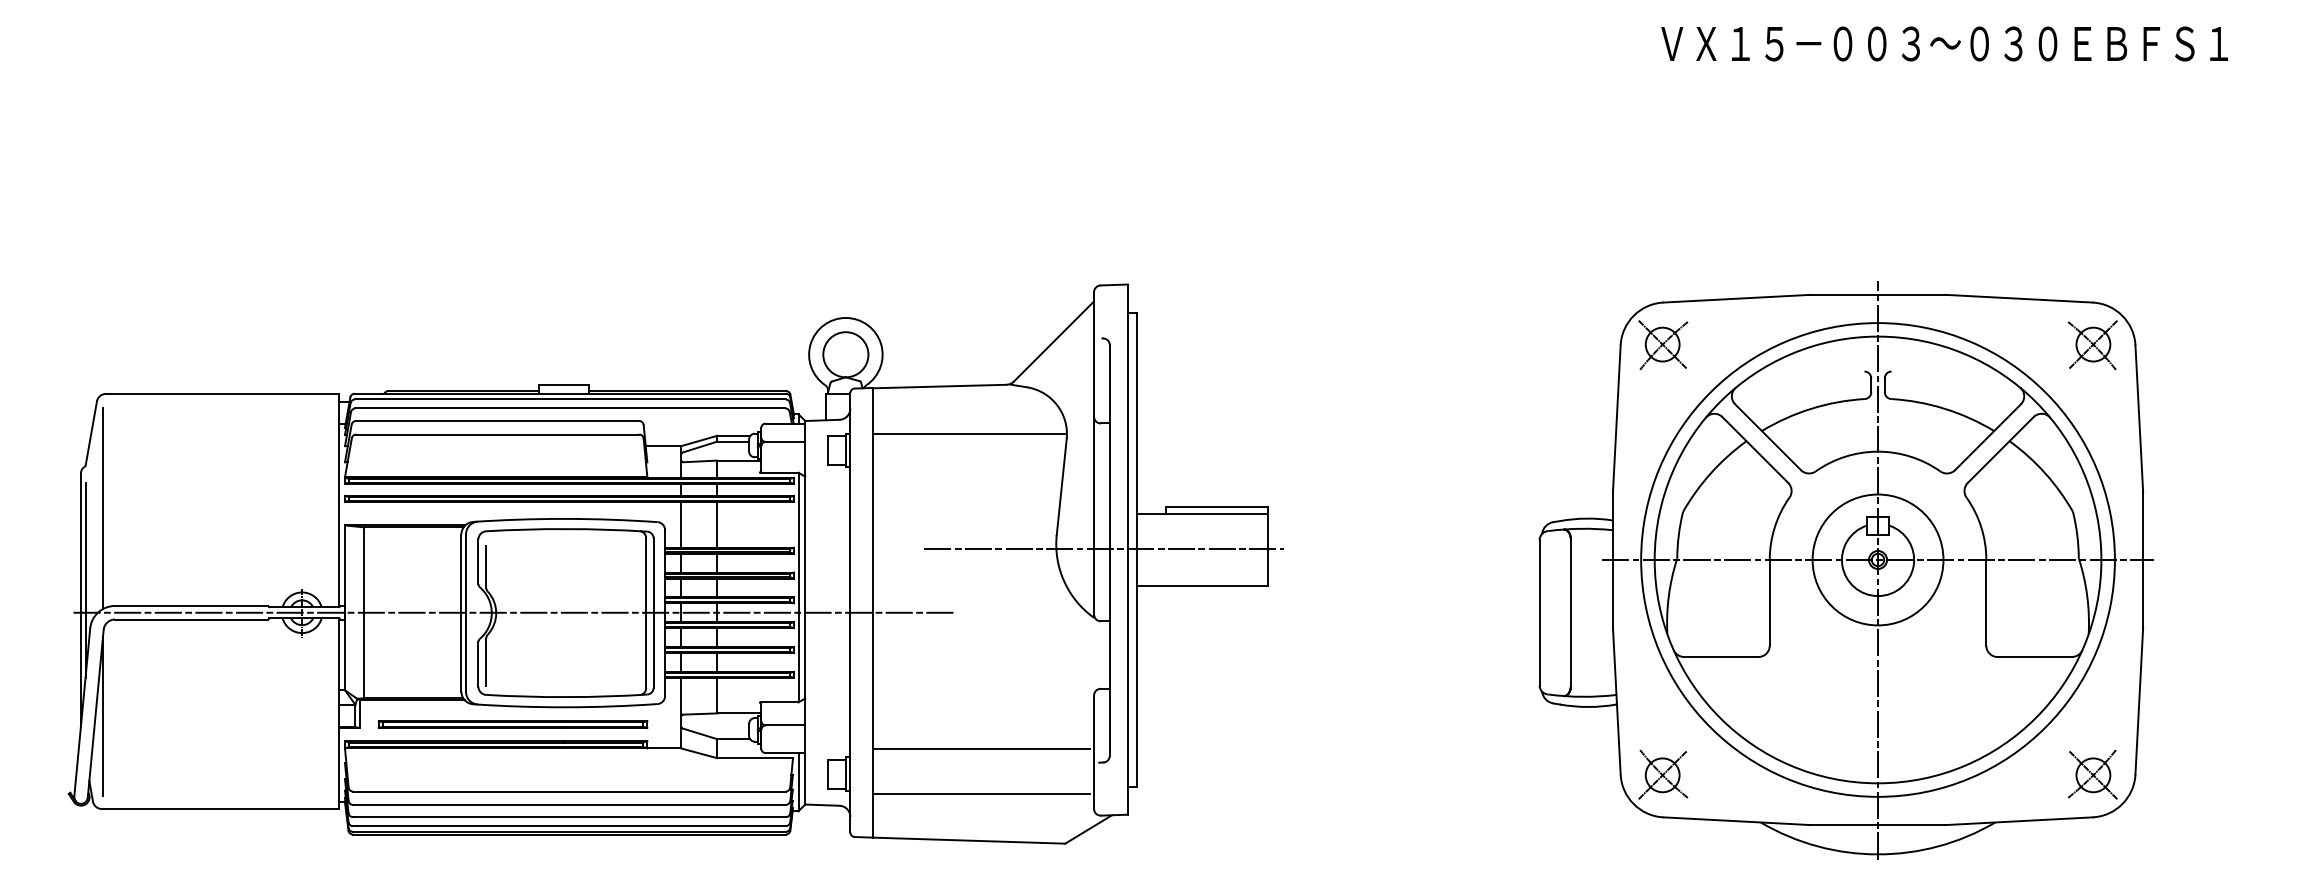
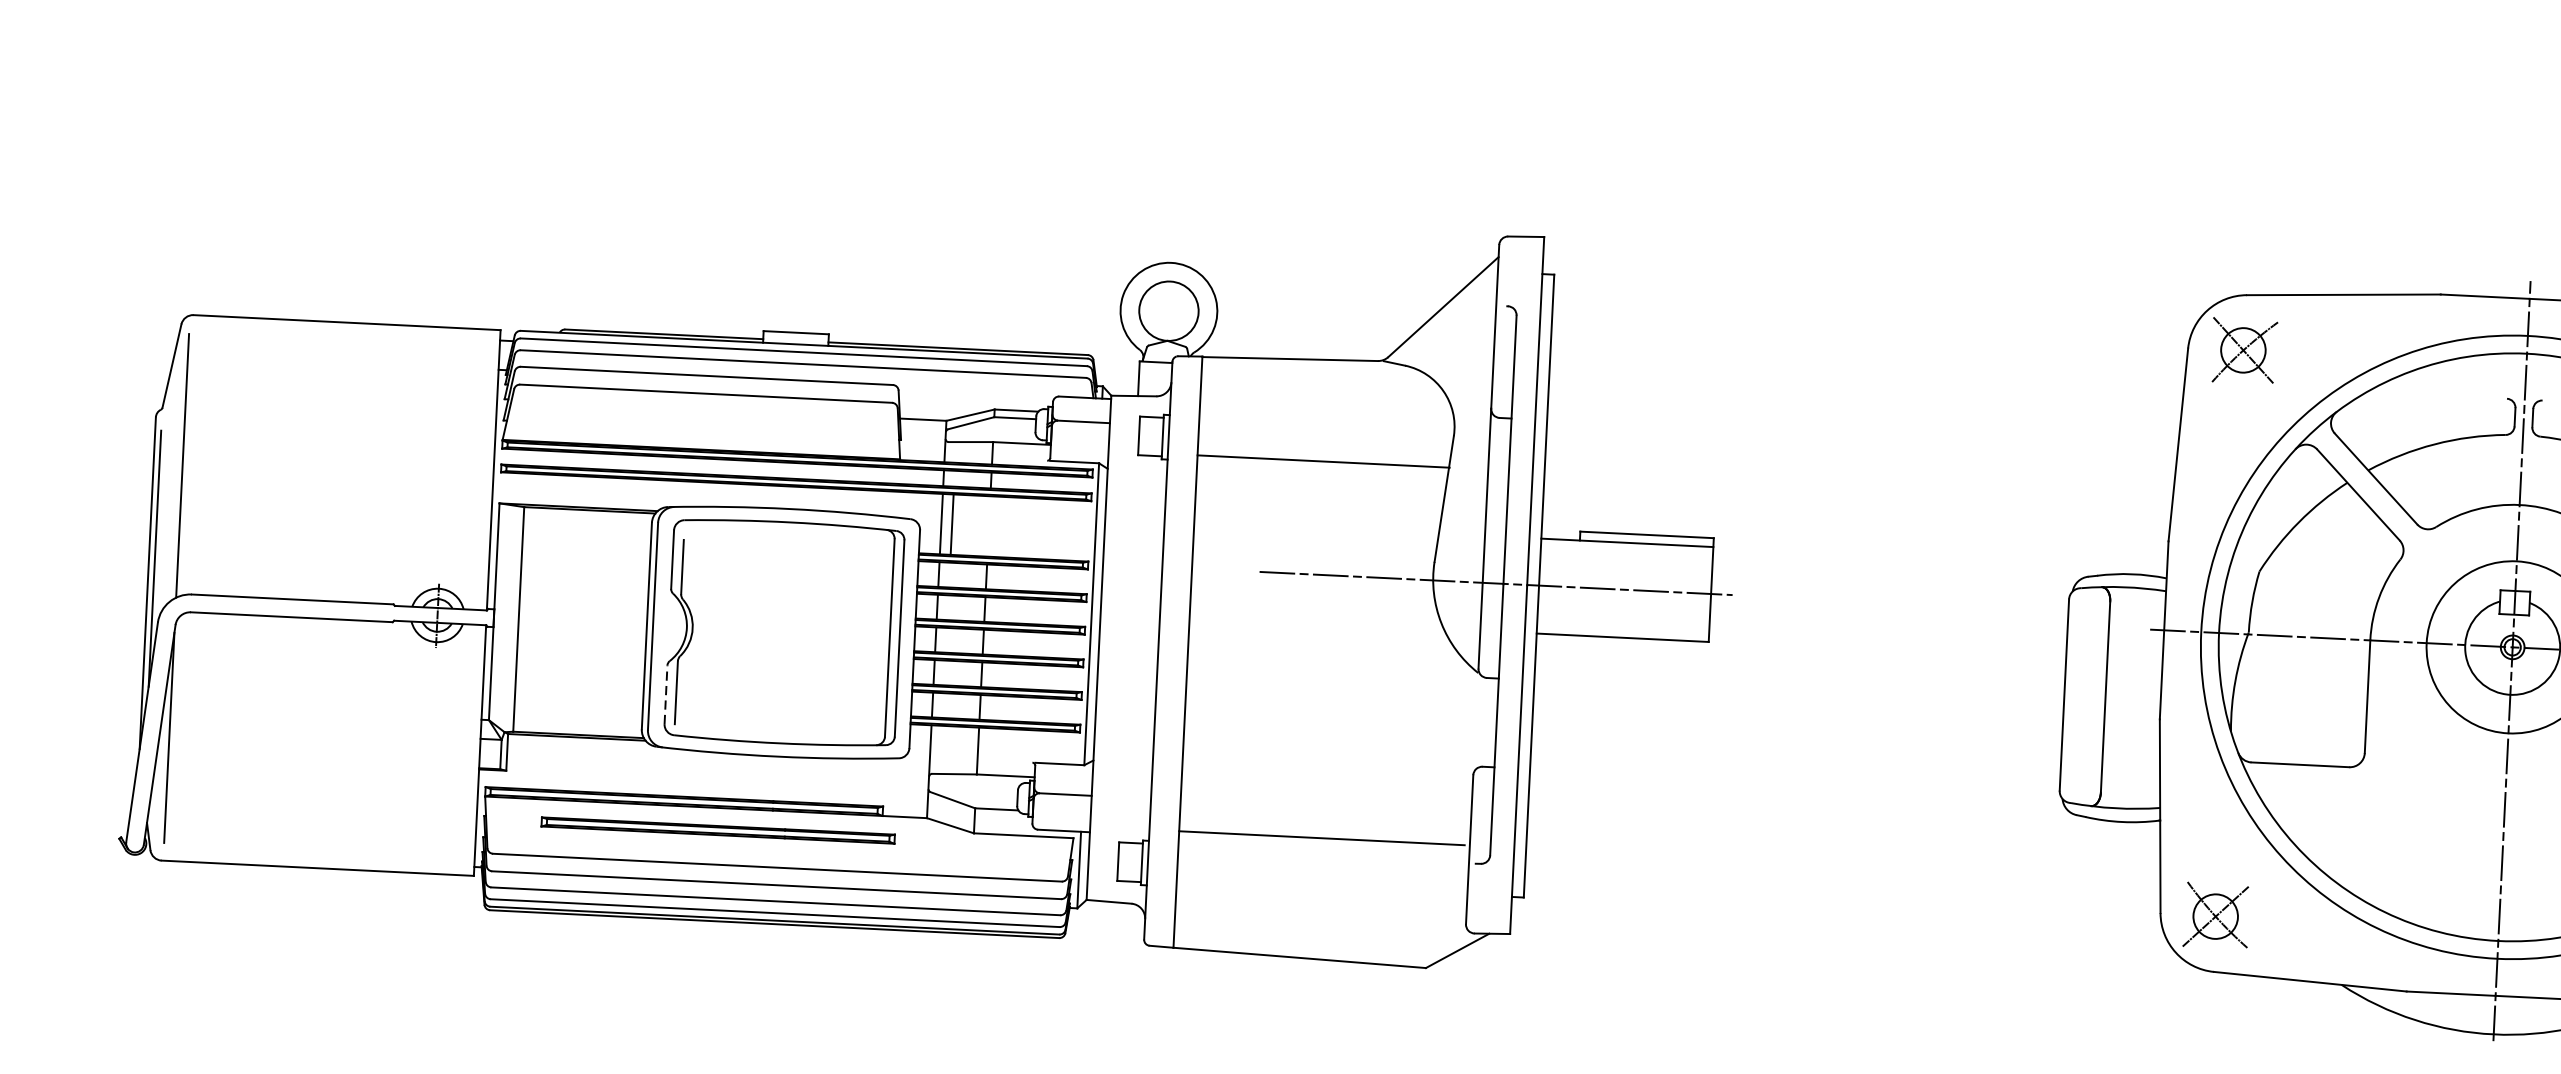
line: (968, 434) -> (1323, 462), moved
line: (717, 524) -> (952, 524), moved
line: (513, 612) -> (715, 628), removed
line: (478, 664) -> (666, 694), solid -> dashed
part: (512, 724) -> (717, 830), moved
line: (981, 794) -> (1318, 898), removed

